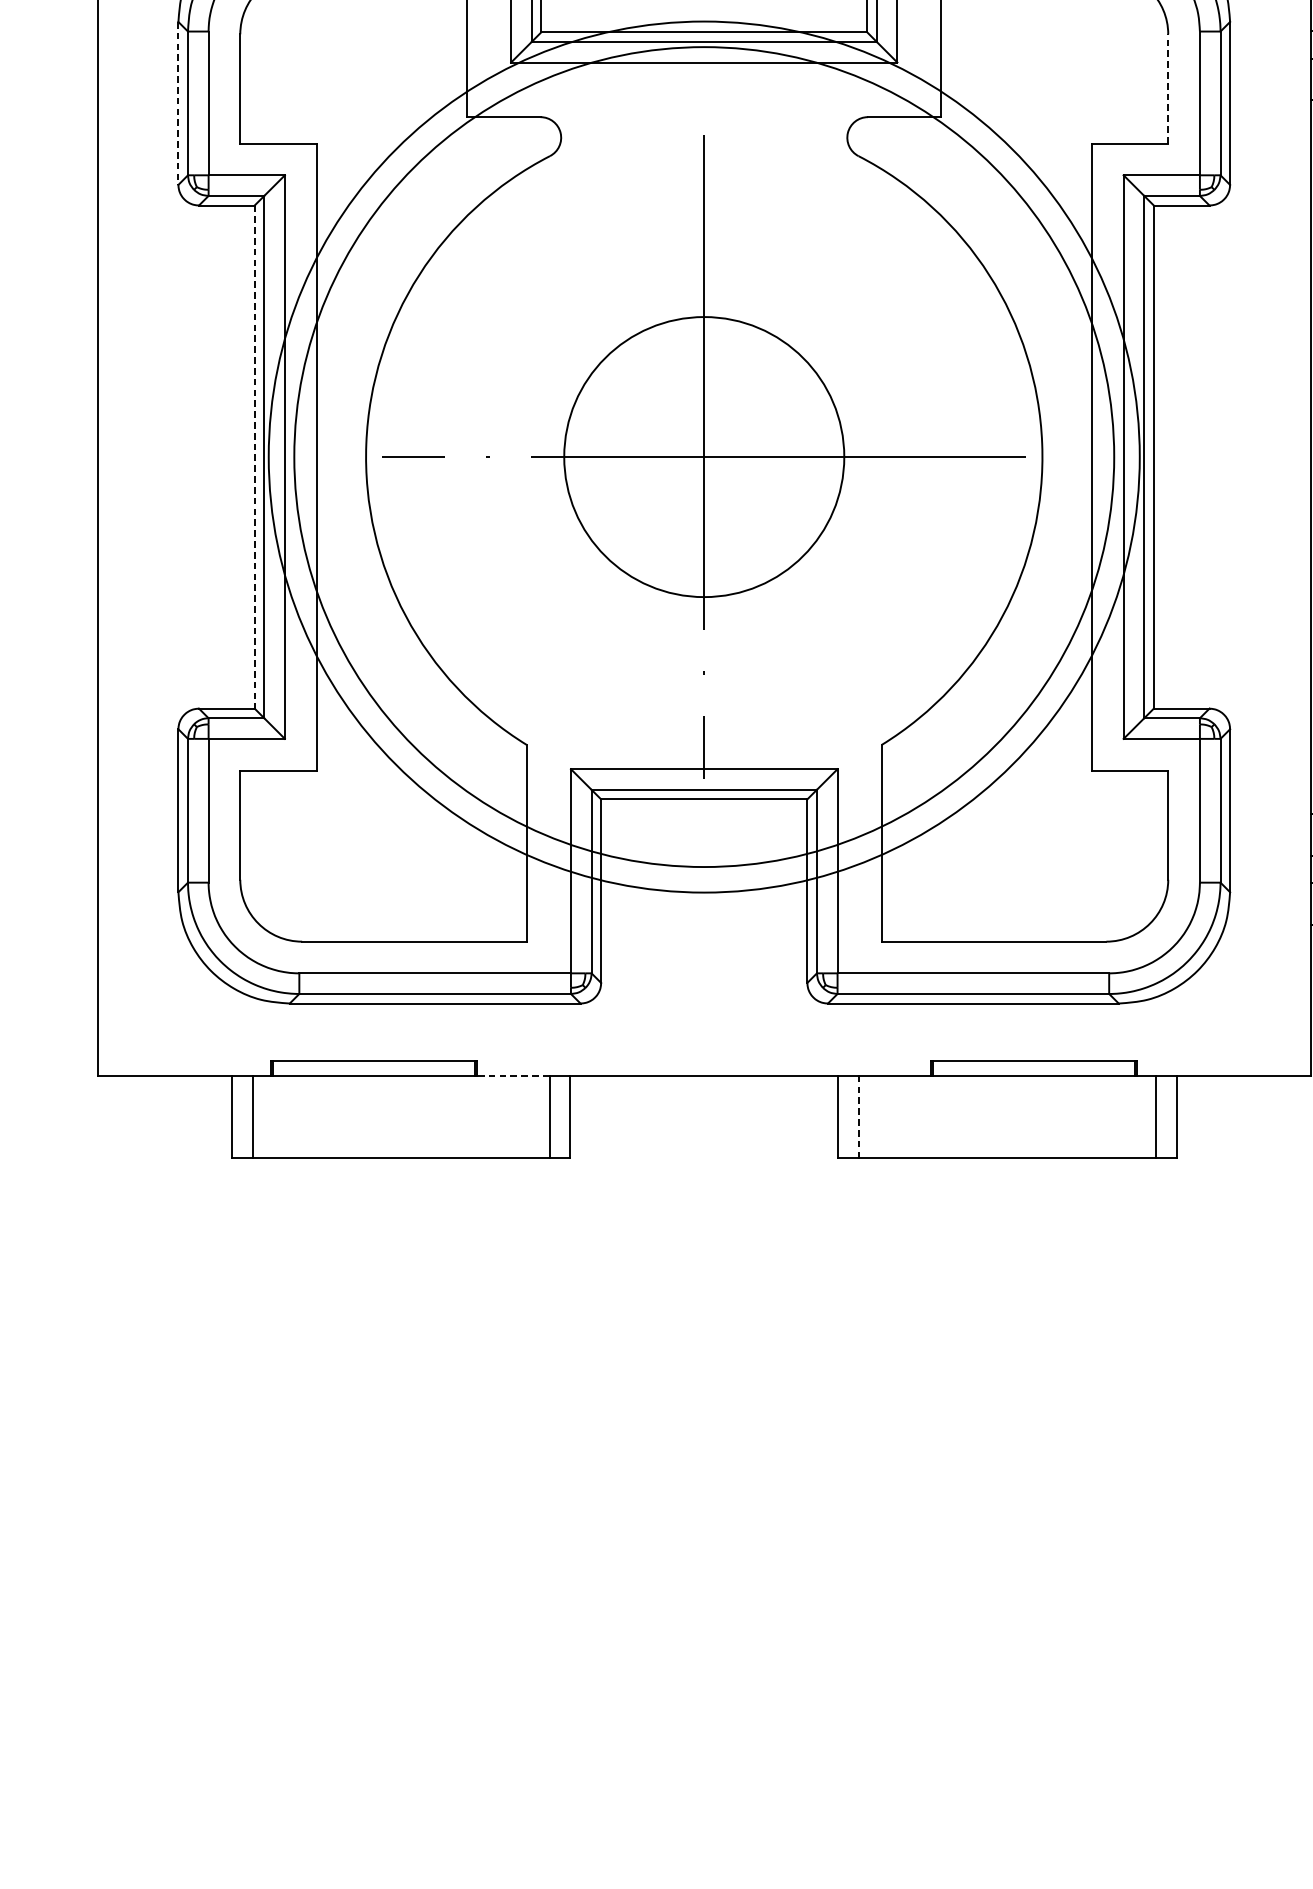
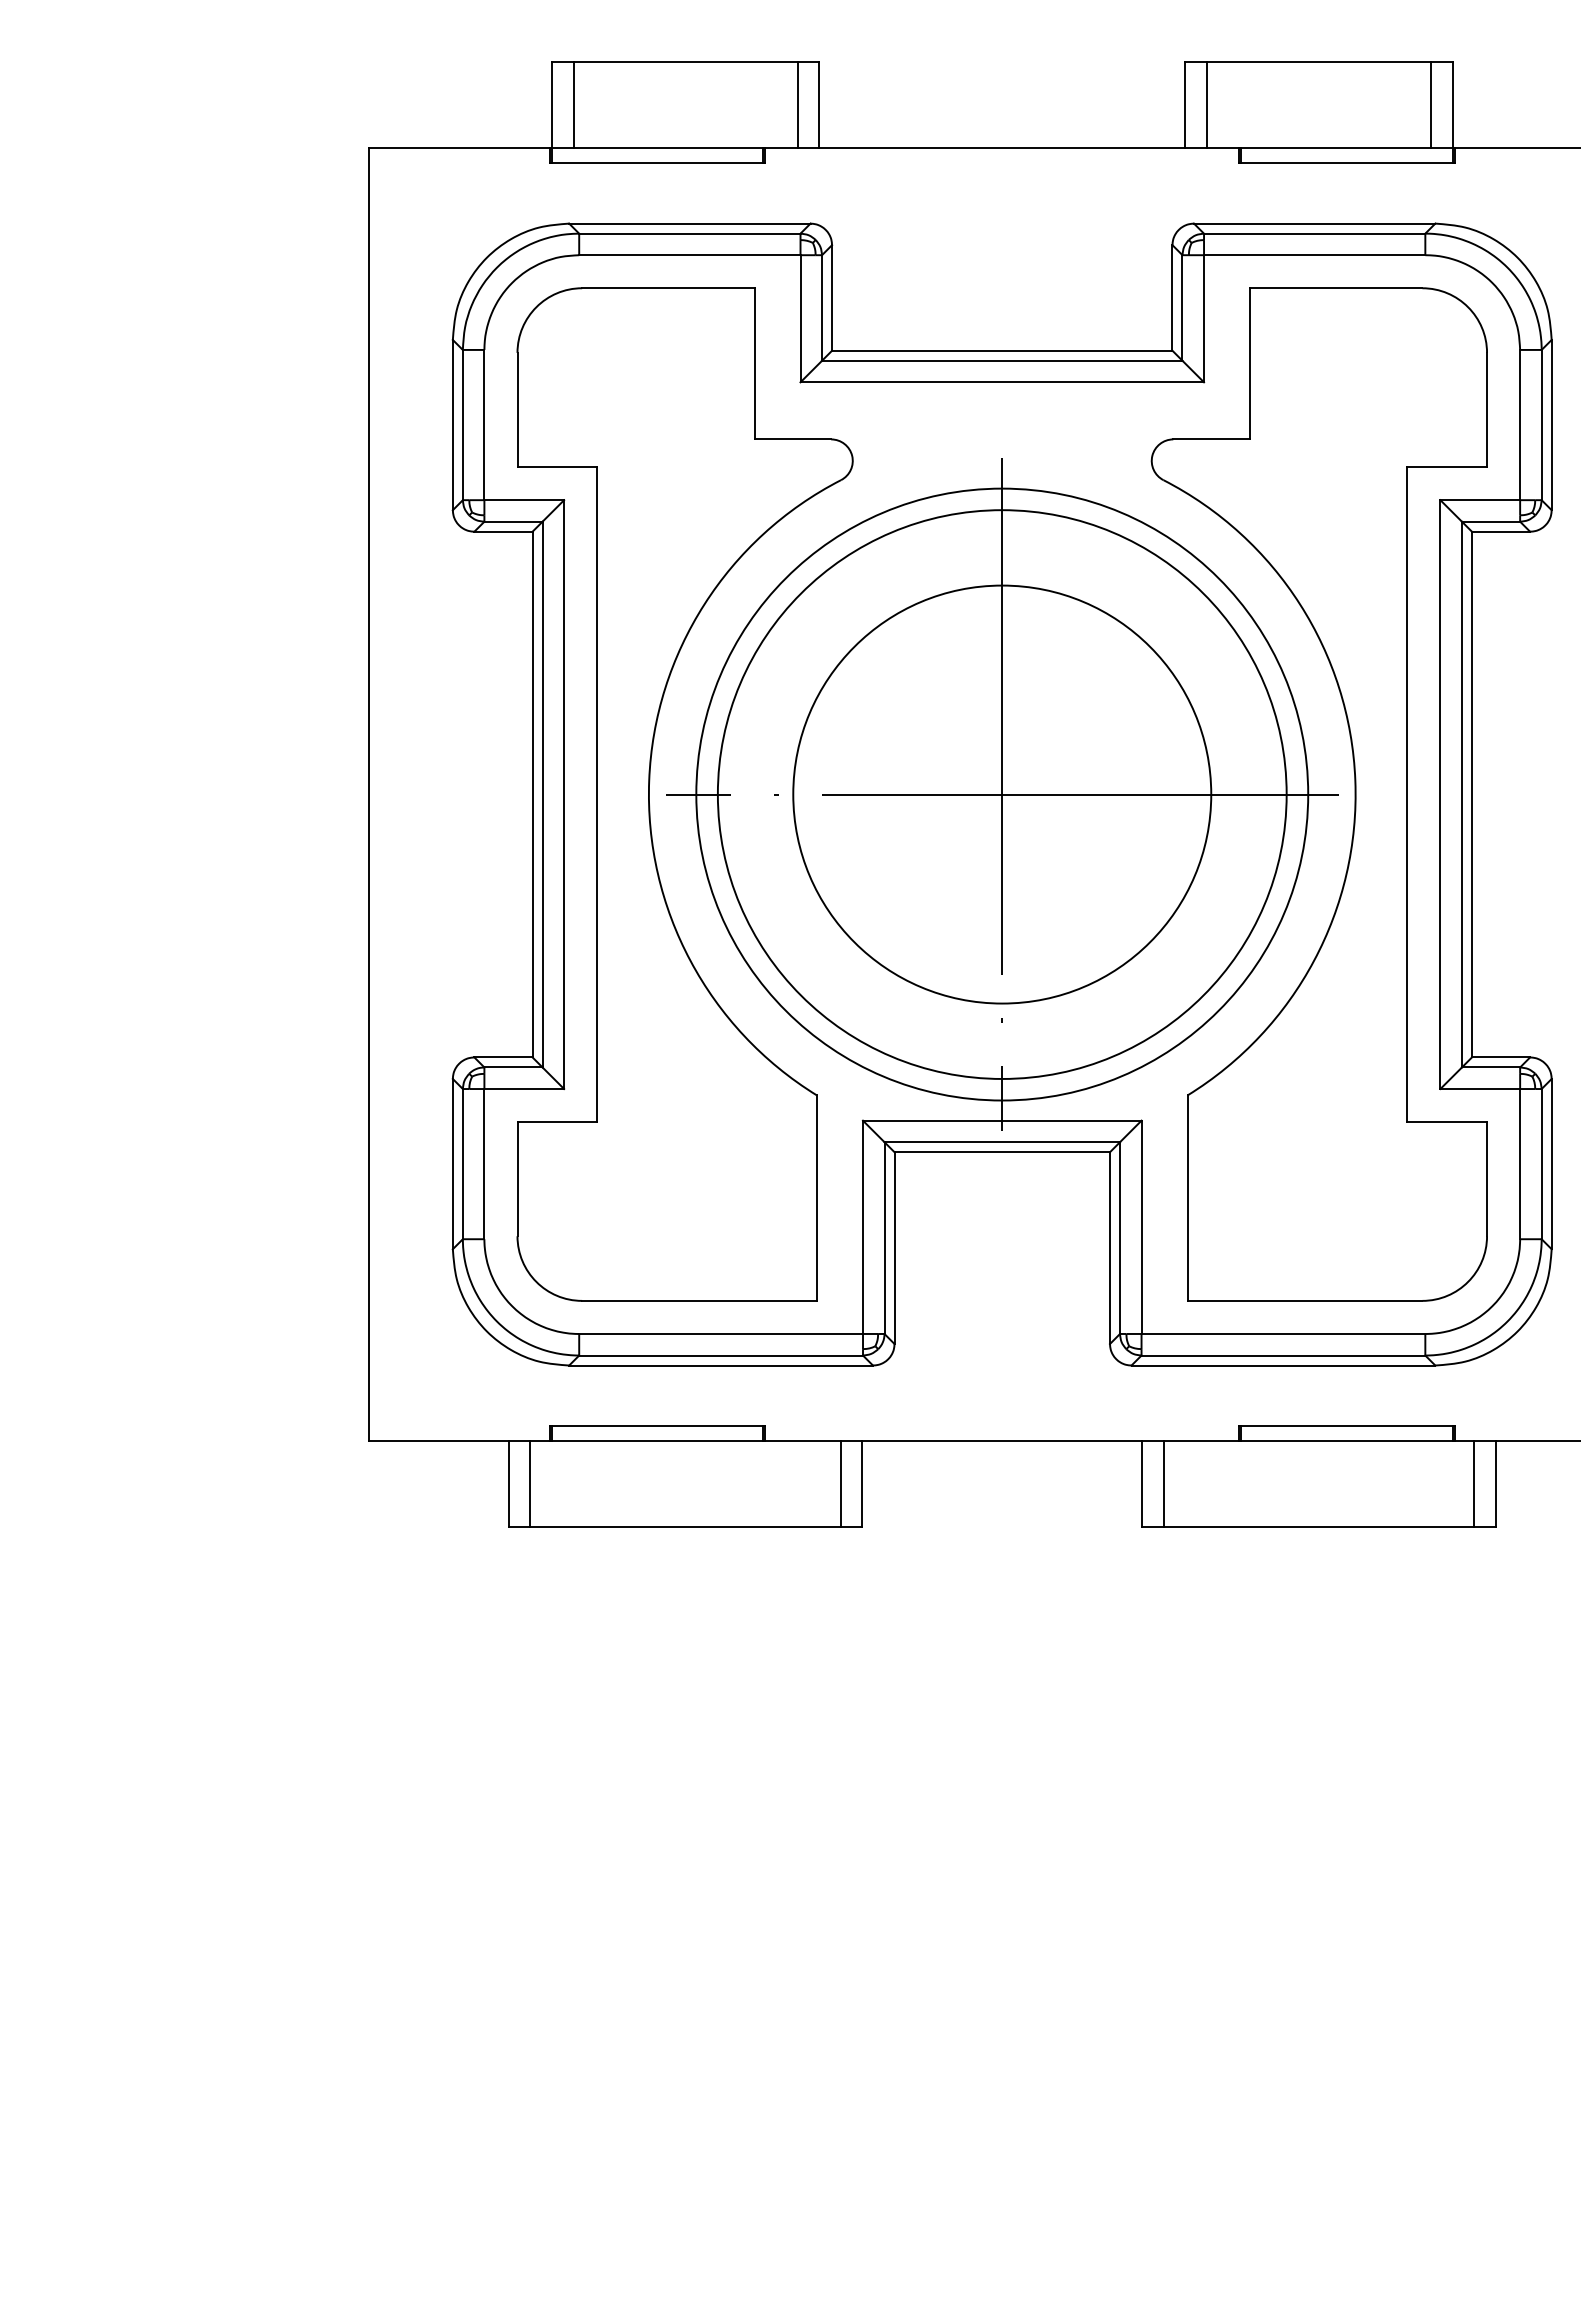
line: (1168, 88) -> (1487, 409), dashed -> solid
line: (178, 103) -> (452, 425), dashed -> solid
line: (254, 457) -> (532, 794), dashed -> solid
circle: (703, 457) -> (1001, 794), size x0.62
circle: (704, 457) -> (1002, 794), size x0.71
circle: (704, 457) -> (1002, 794), size x1.43
line: (513, 1075) -> (802, 1440), dashed -> solid
line: (858, 1116) -> (1163, 1483), dashed -> solid

